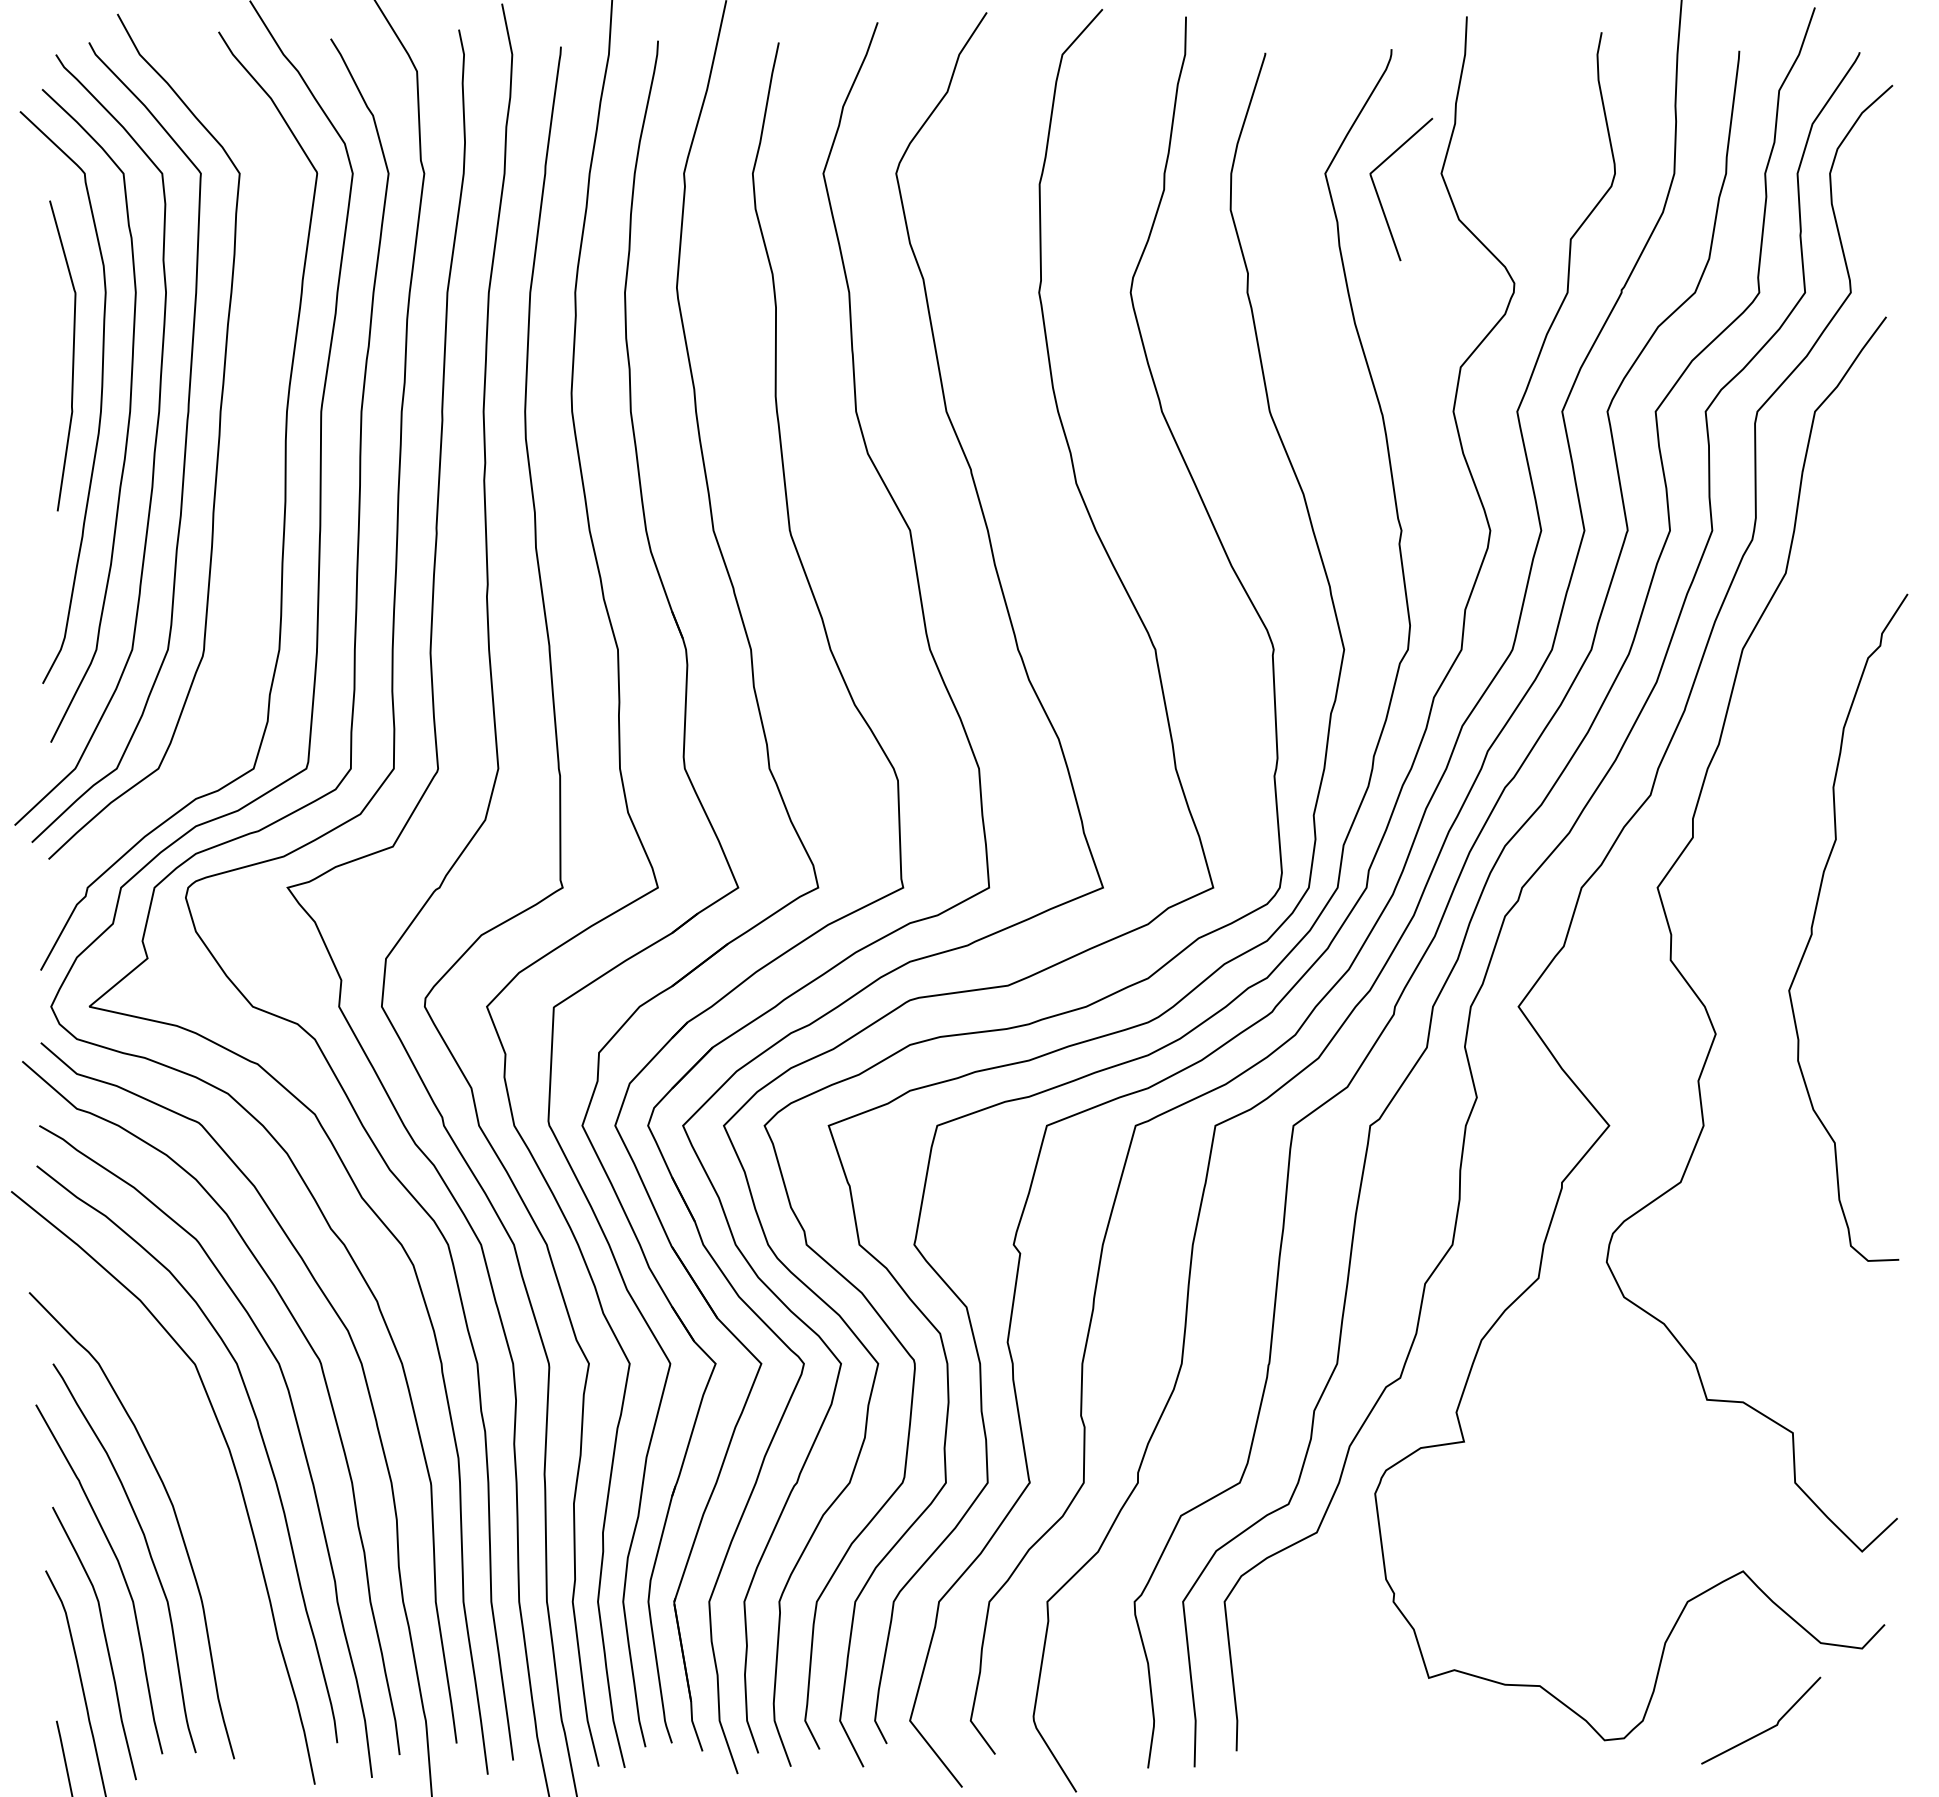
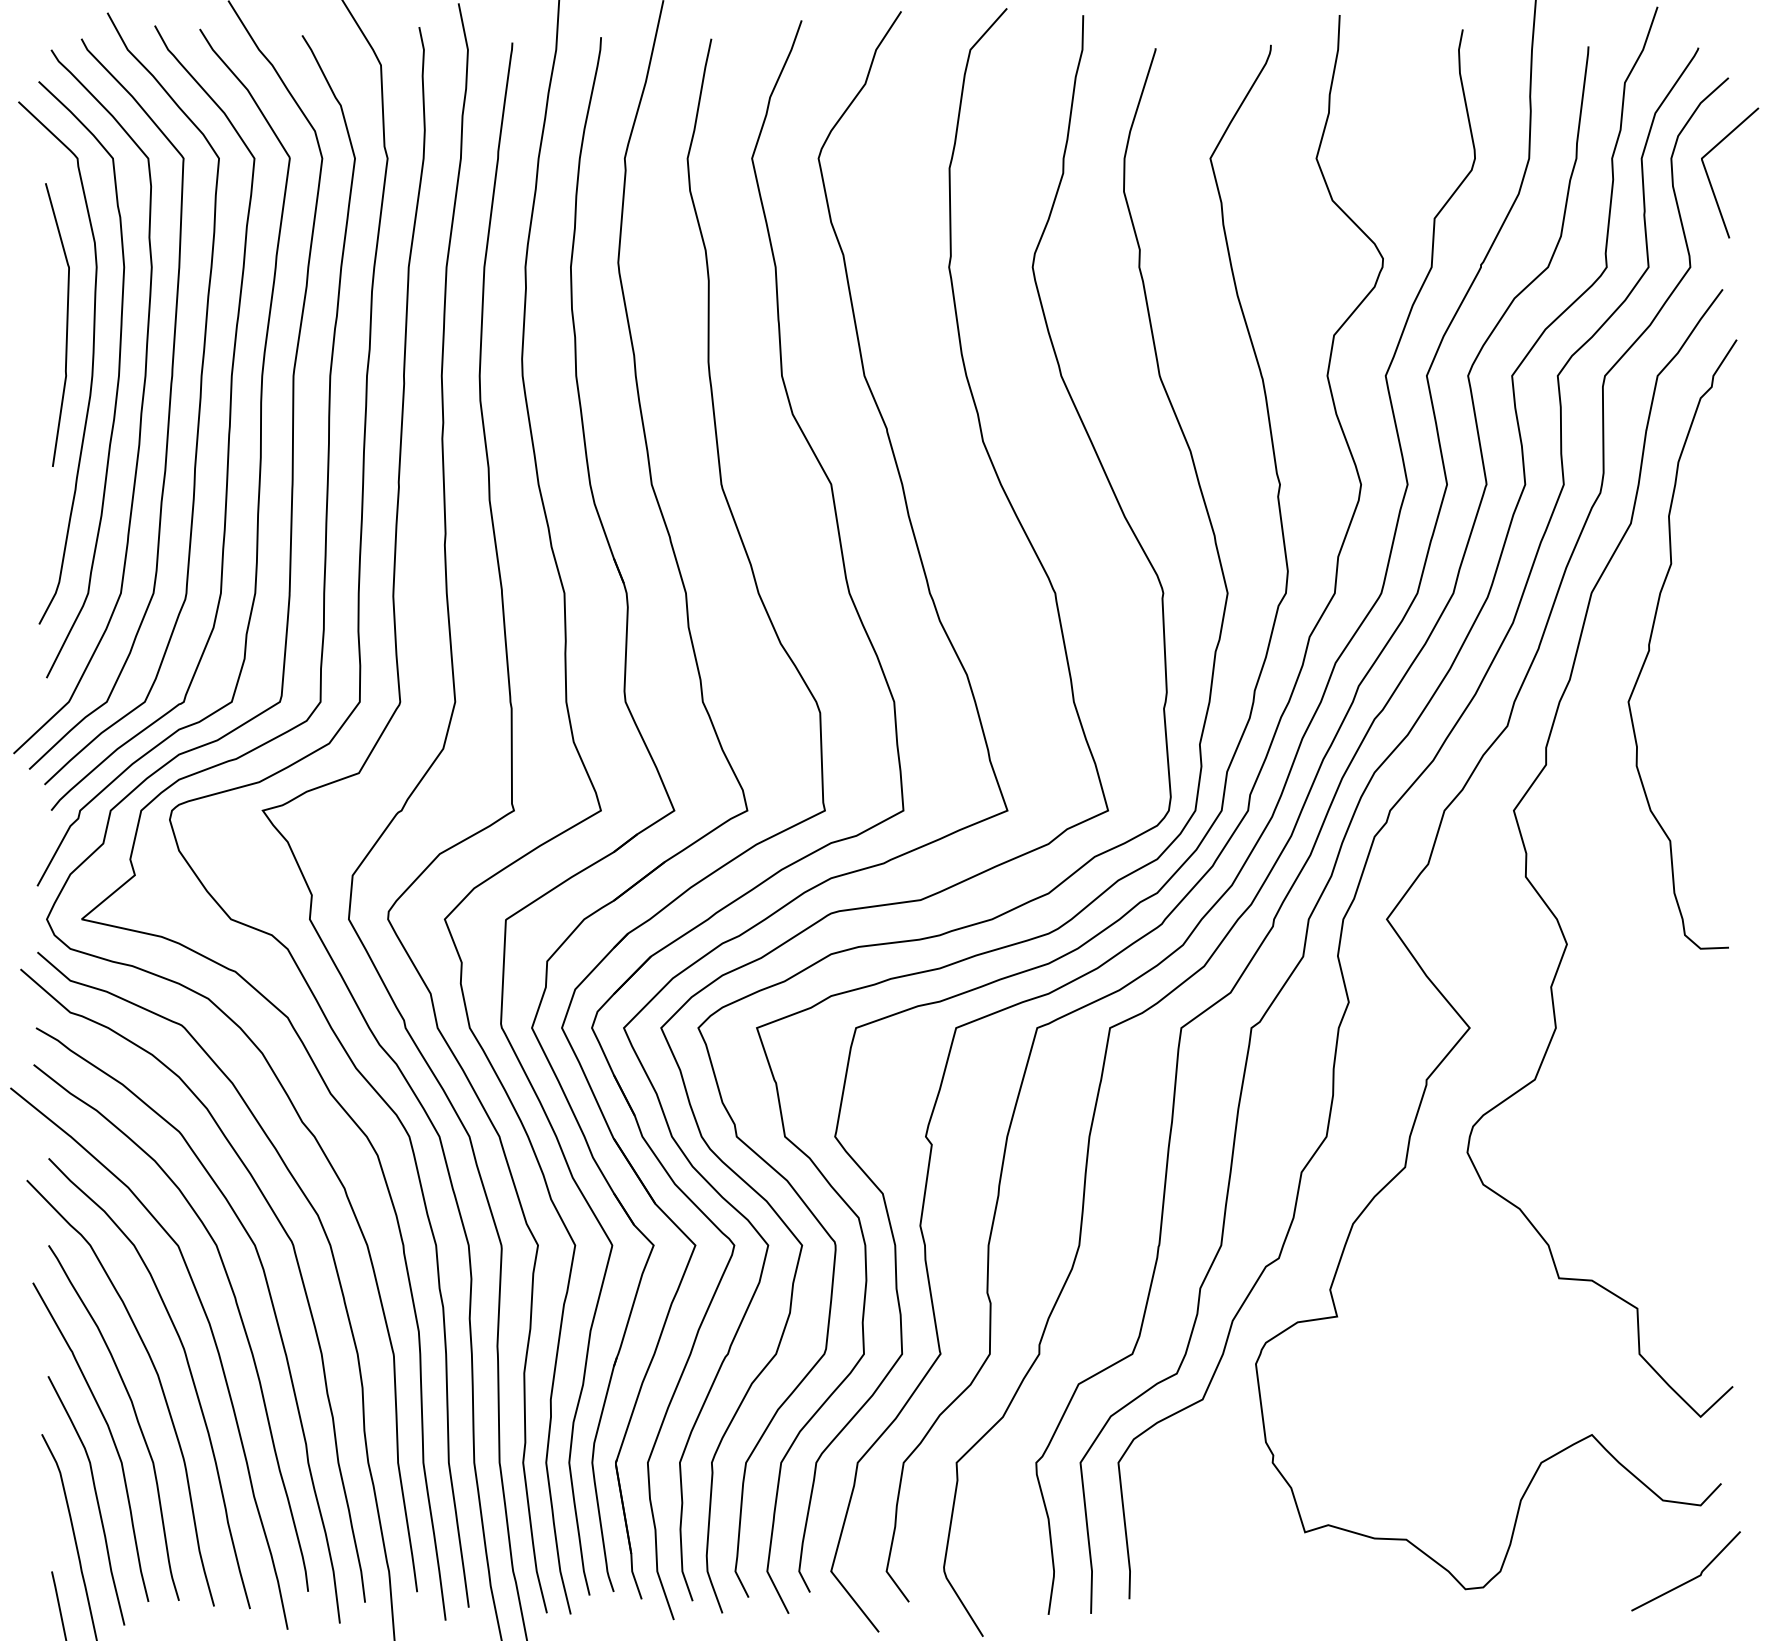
line: (1379, 196) -> (1710, 179), moved
curve: (250, 459) -> (228, 419), added
curve: (1814, 920) -> (1651, 637), moved
curve: (206, 1499) -> (188, 1369), added
curve: (1766, 1729) -> (1690, 1579), moved

